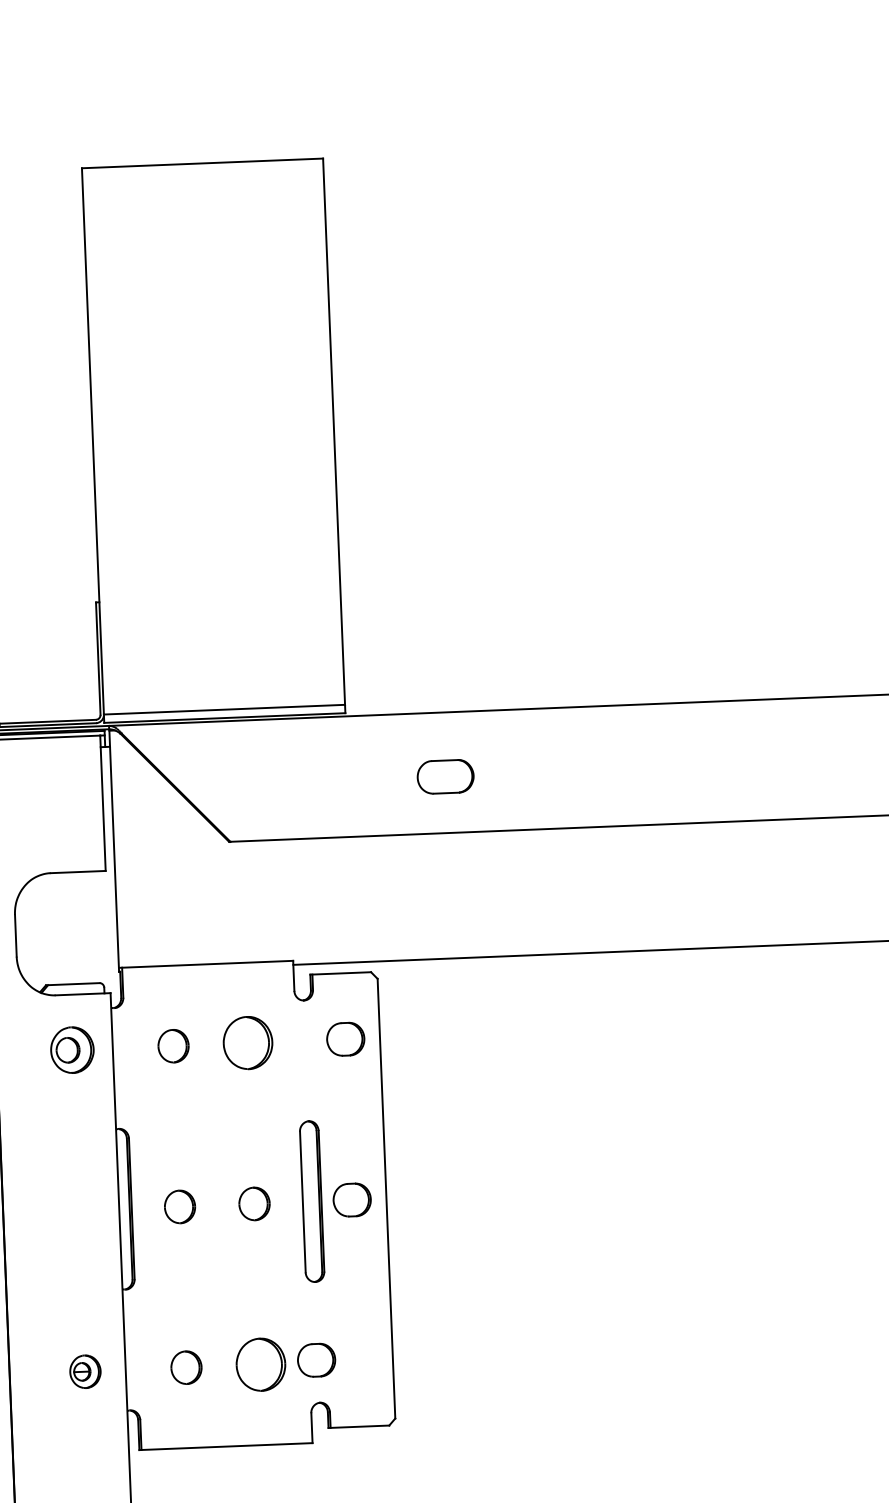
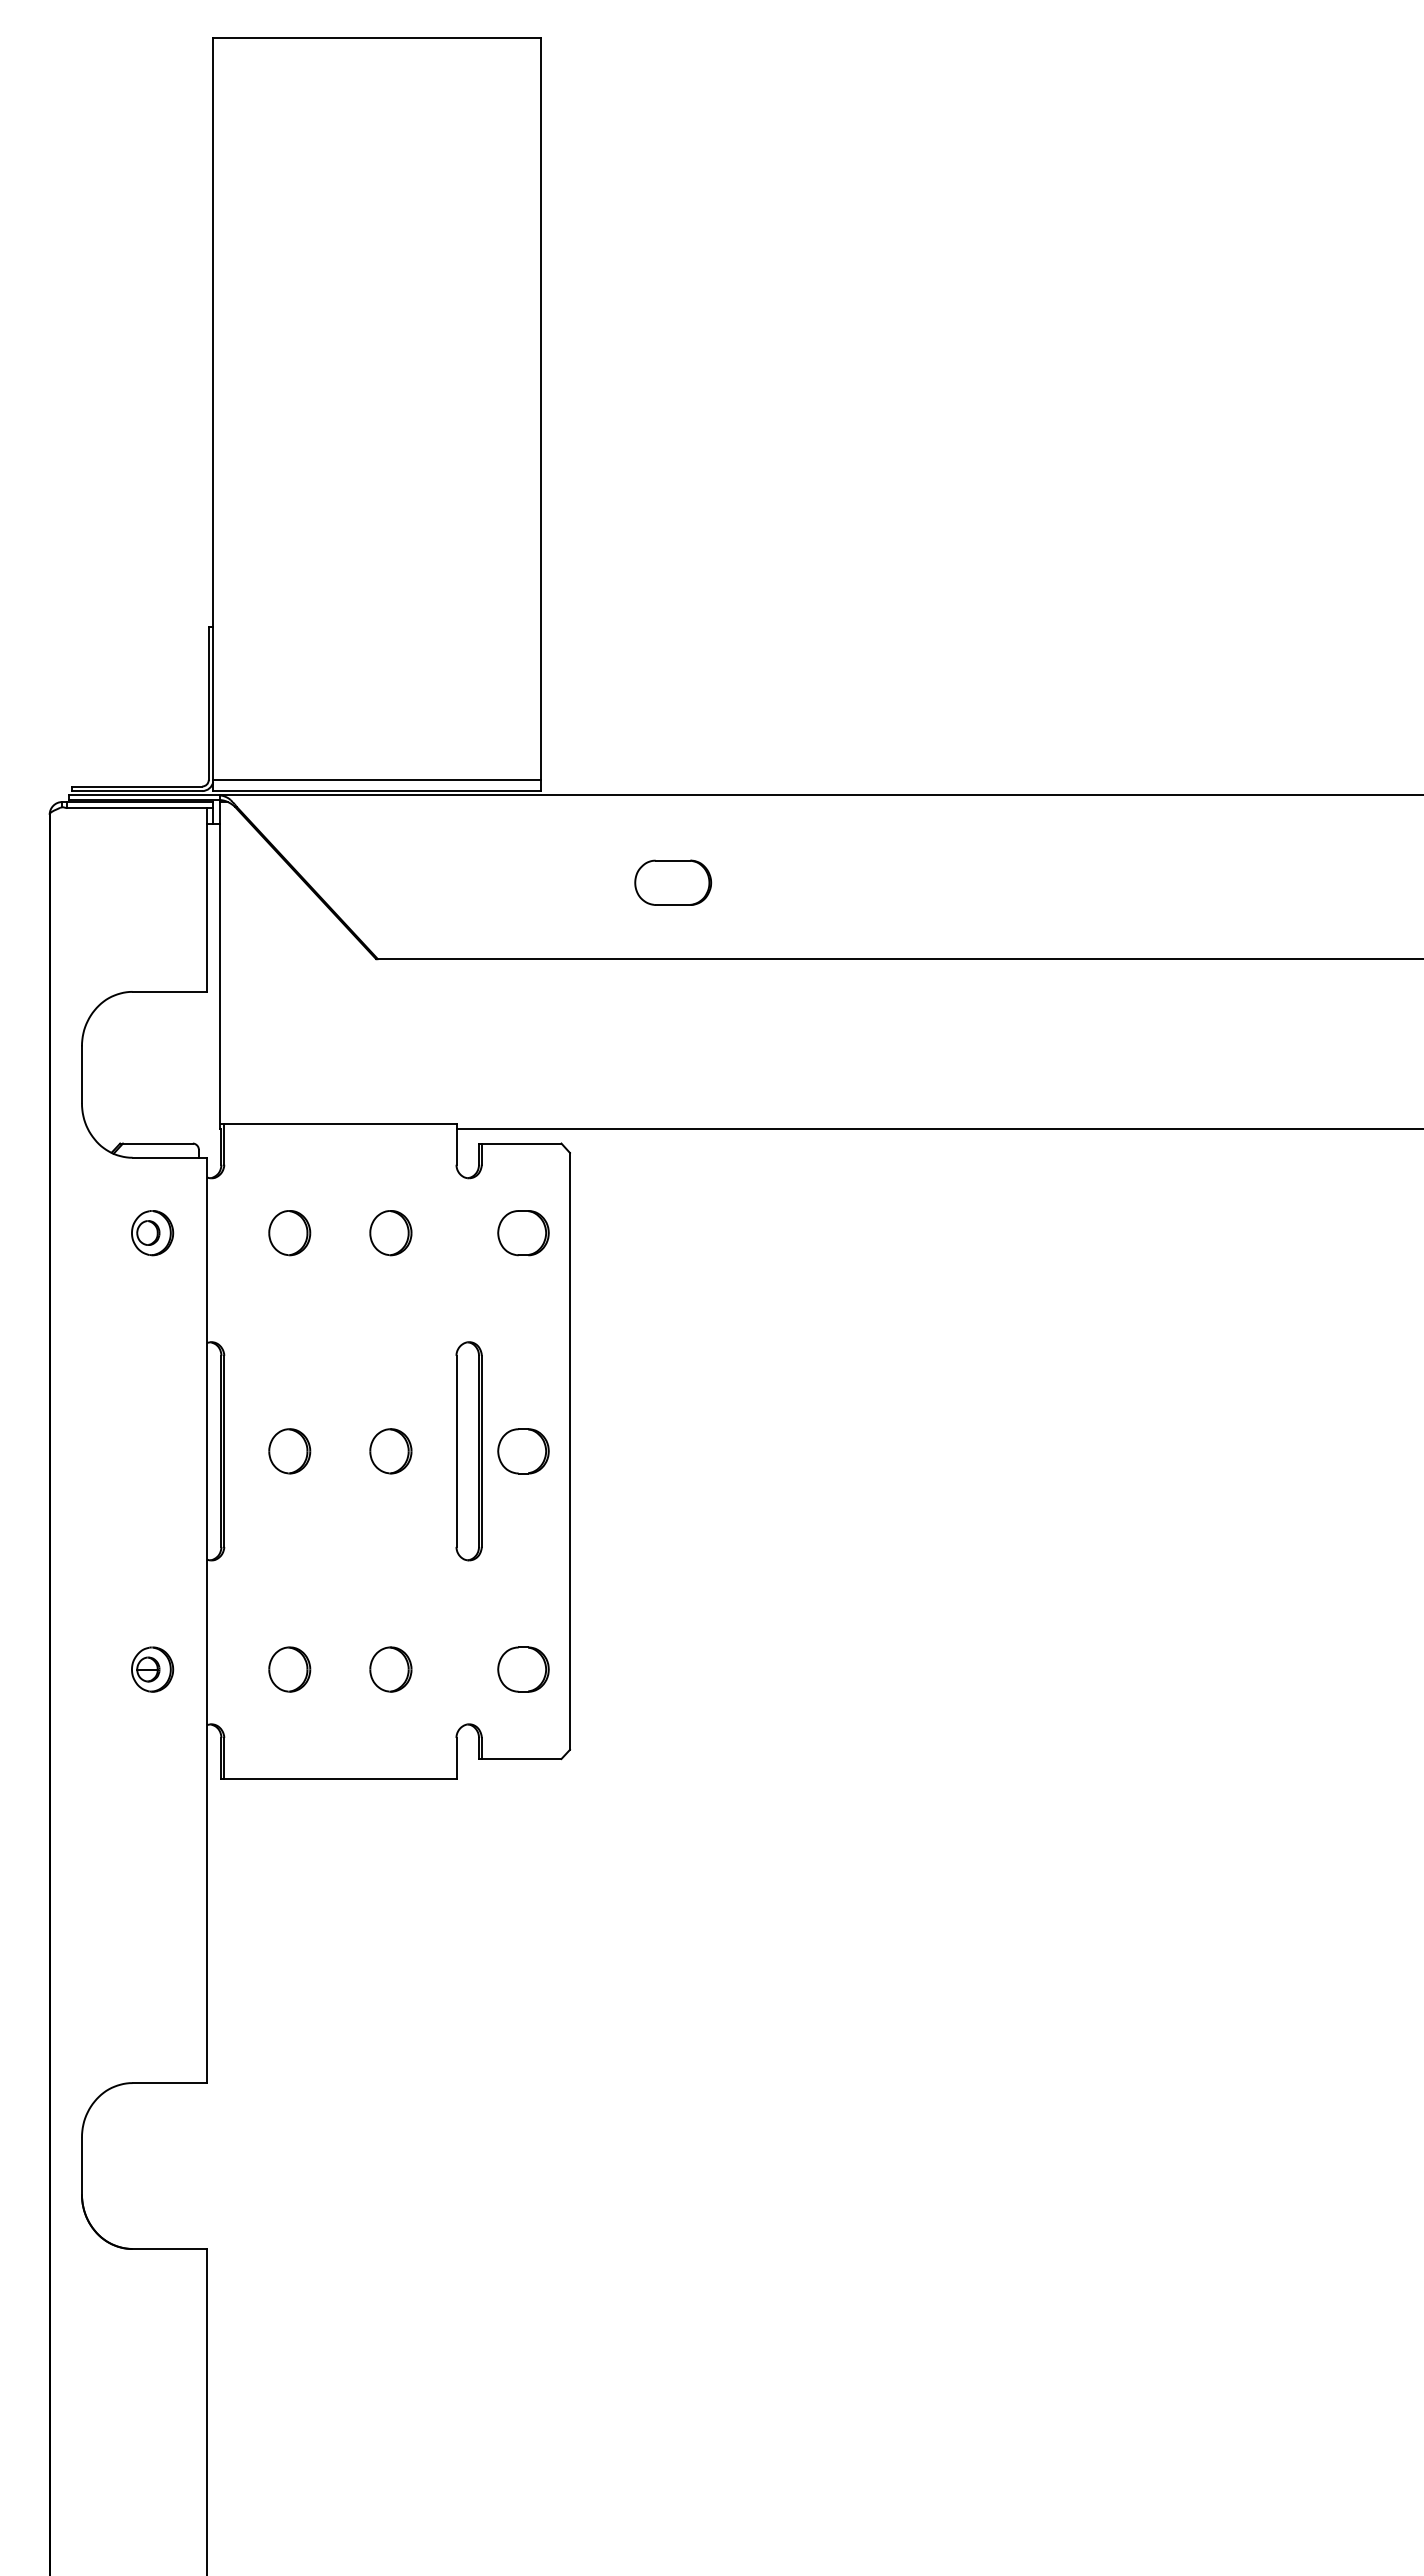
part: (247, 1043) -> (390, 1233), size x0.62
part: (72, 1050) -> (152, 1233), size x0.71
part: (316, 1360) -> (523, 1669), moved
part: (260, 1364) -> (390, 1669), size x0.62

